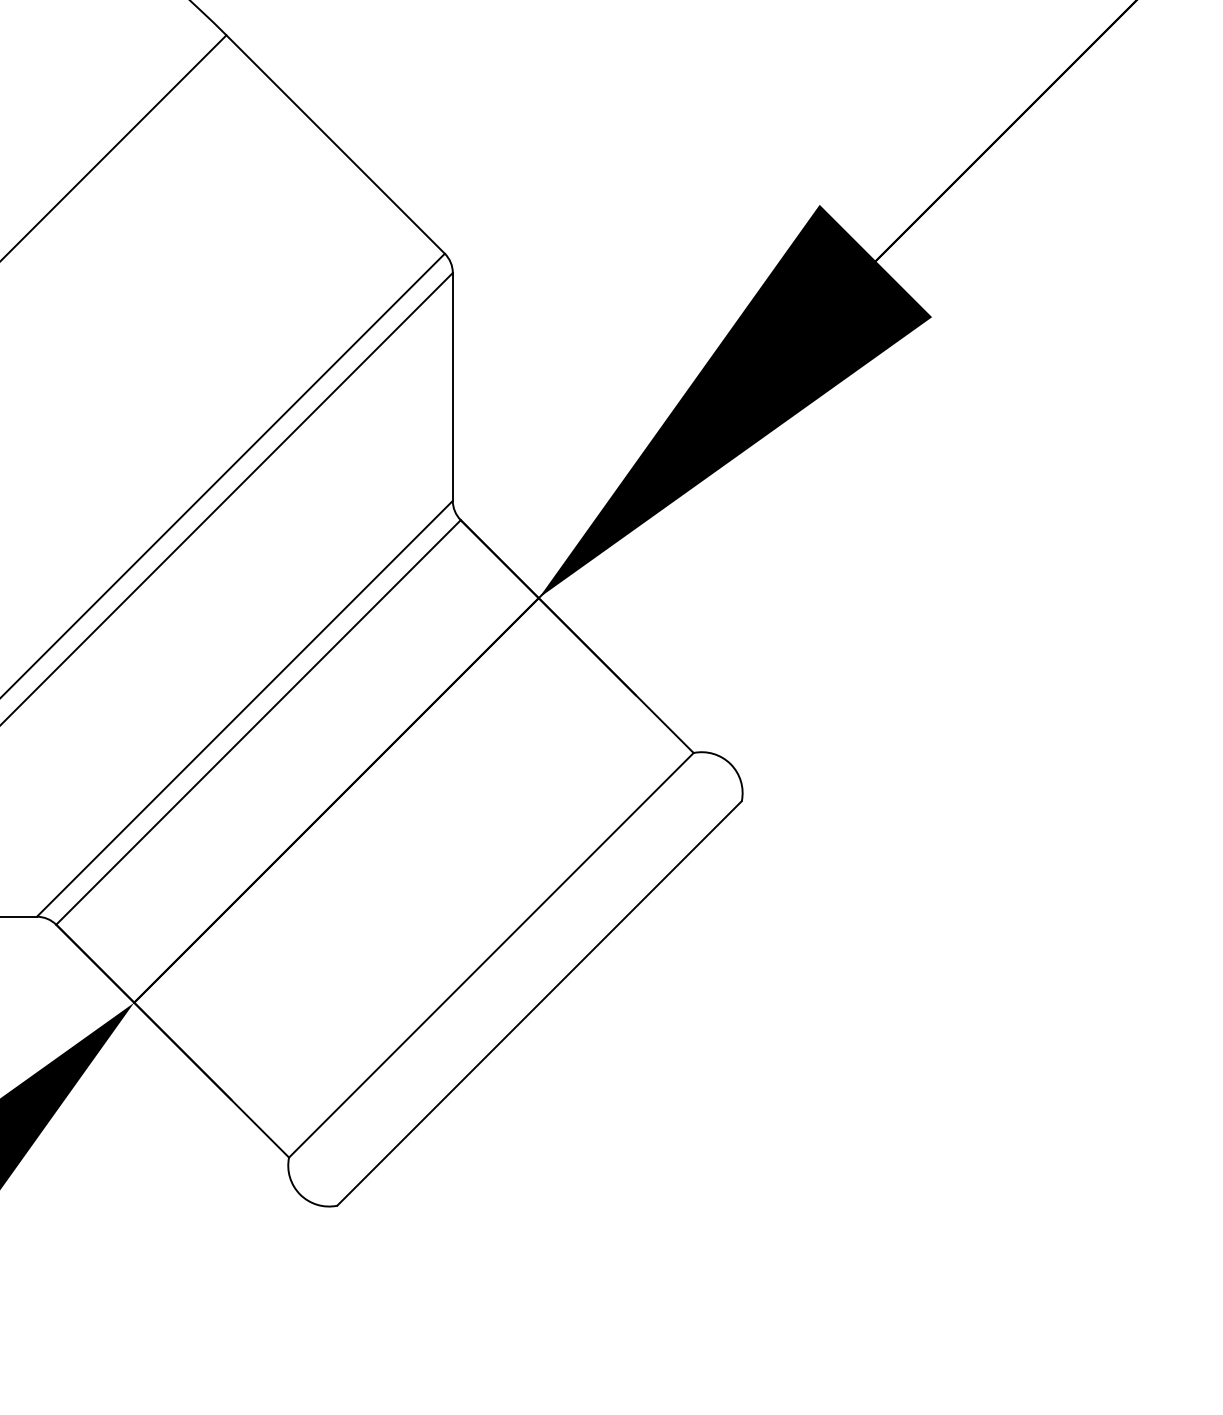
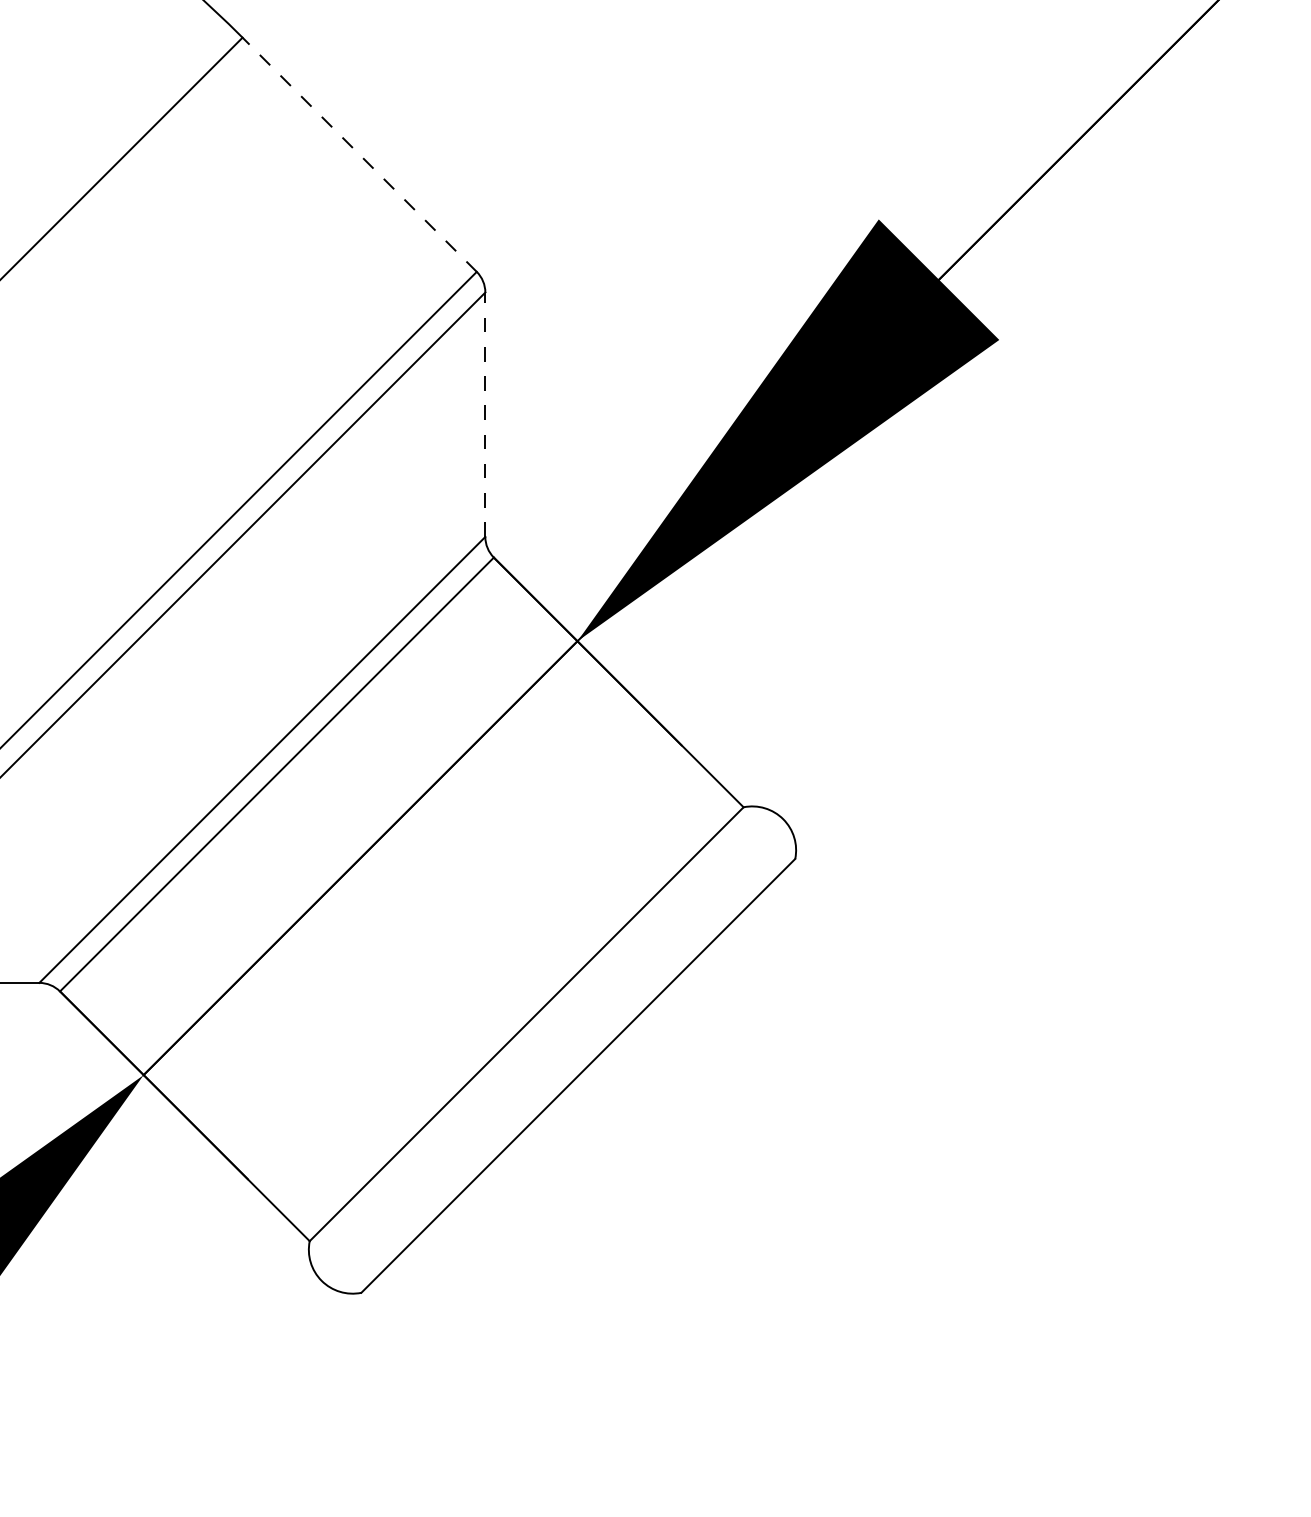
line: (335, 144) -> (359, 154), solid -> dashed
line: (452, 386) -> (485, 414), solid -> dashed

